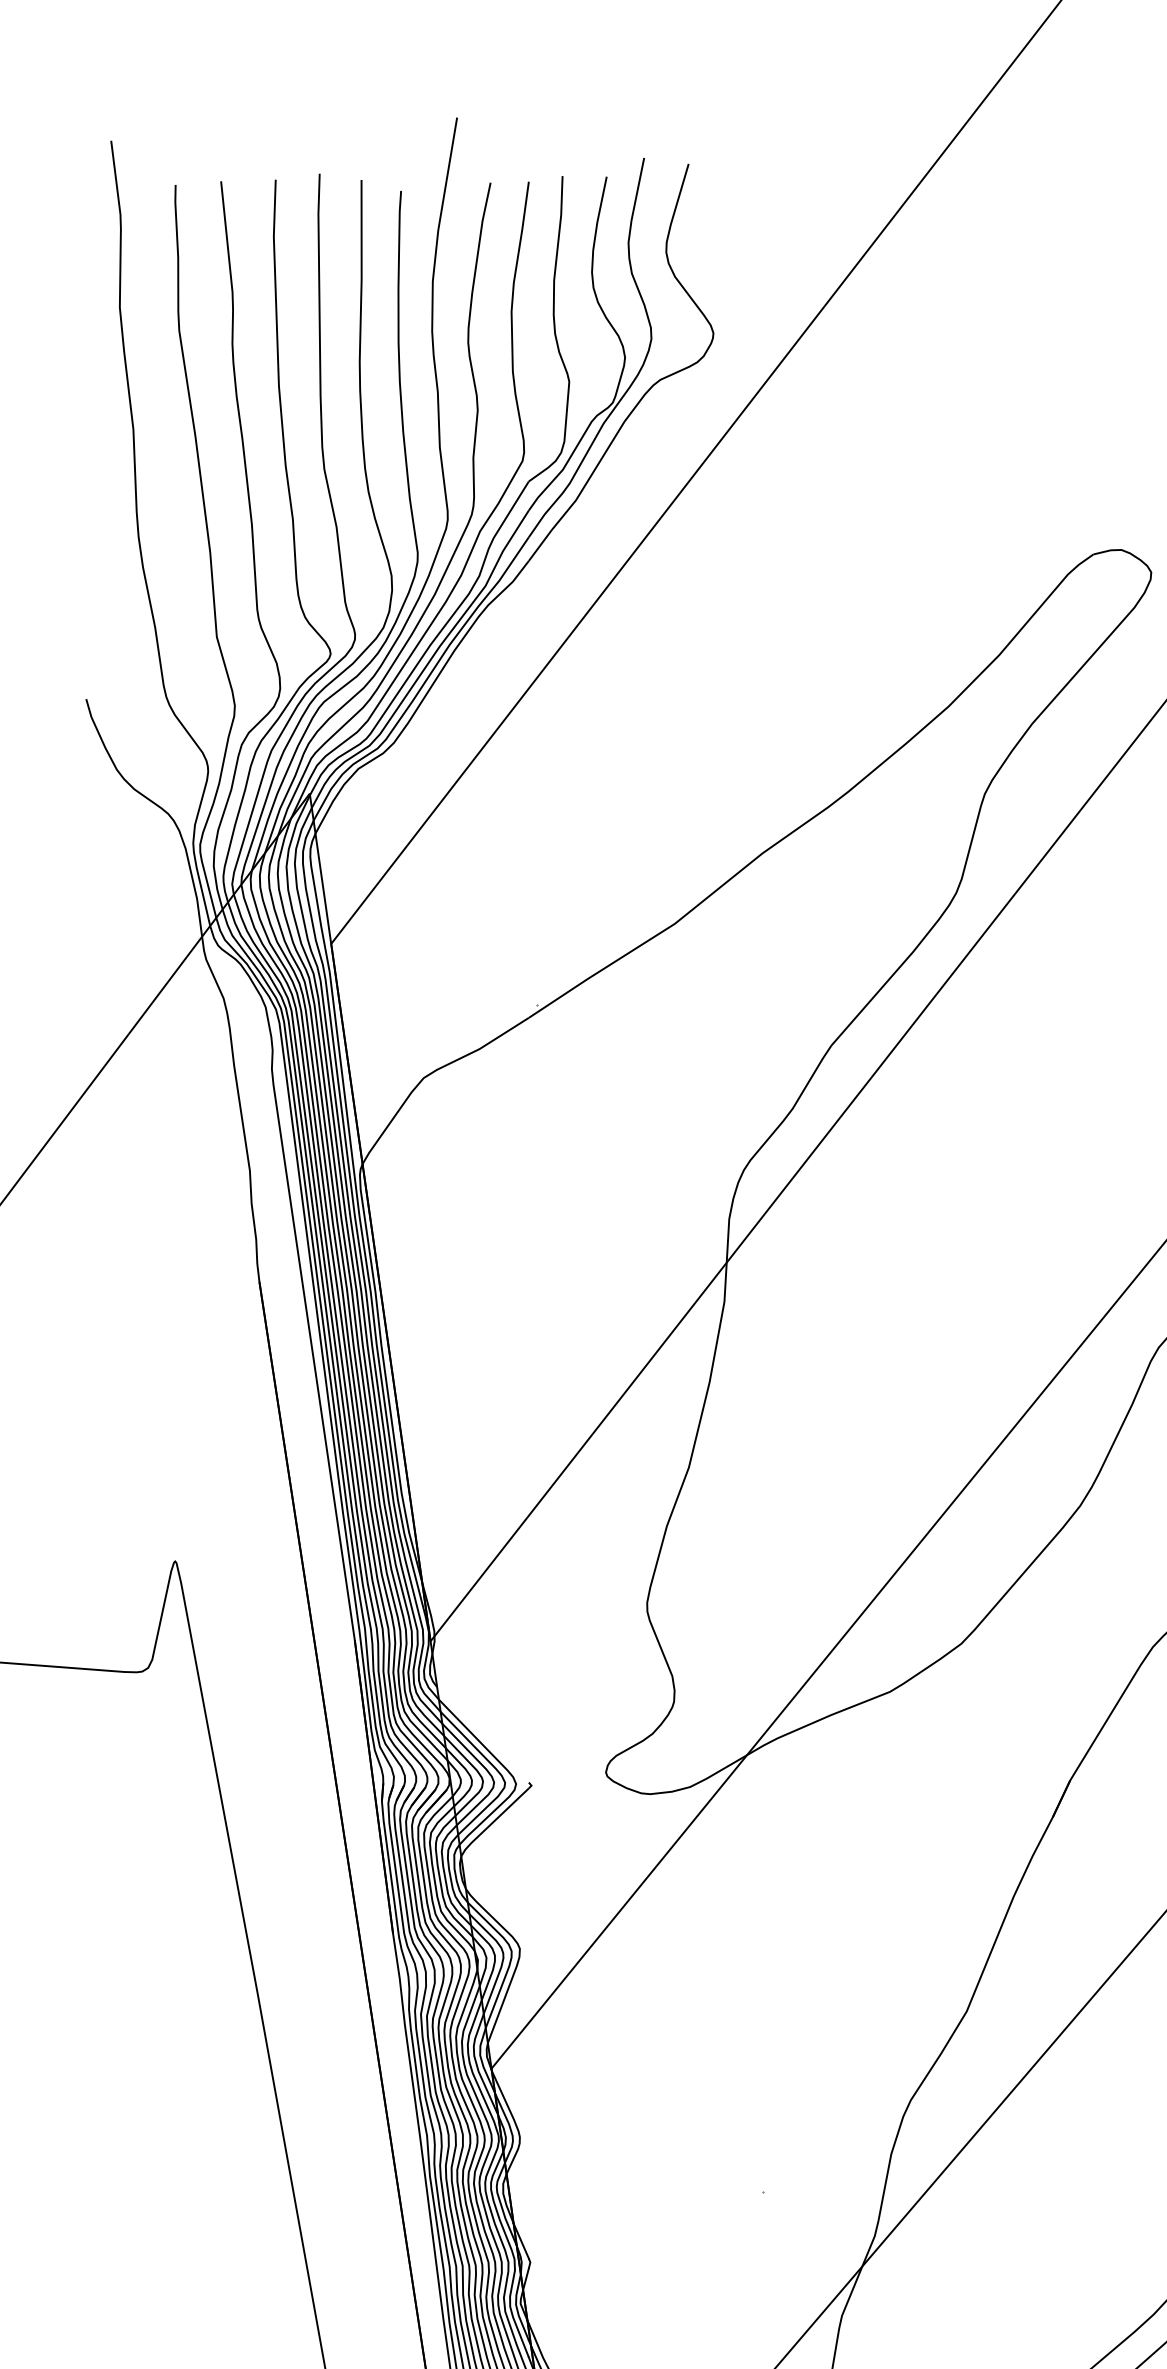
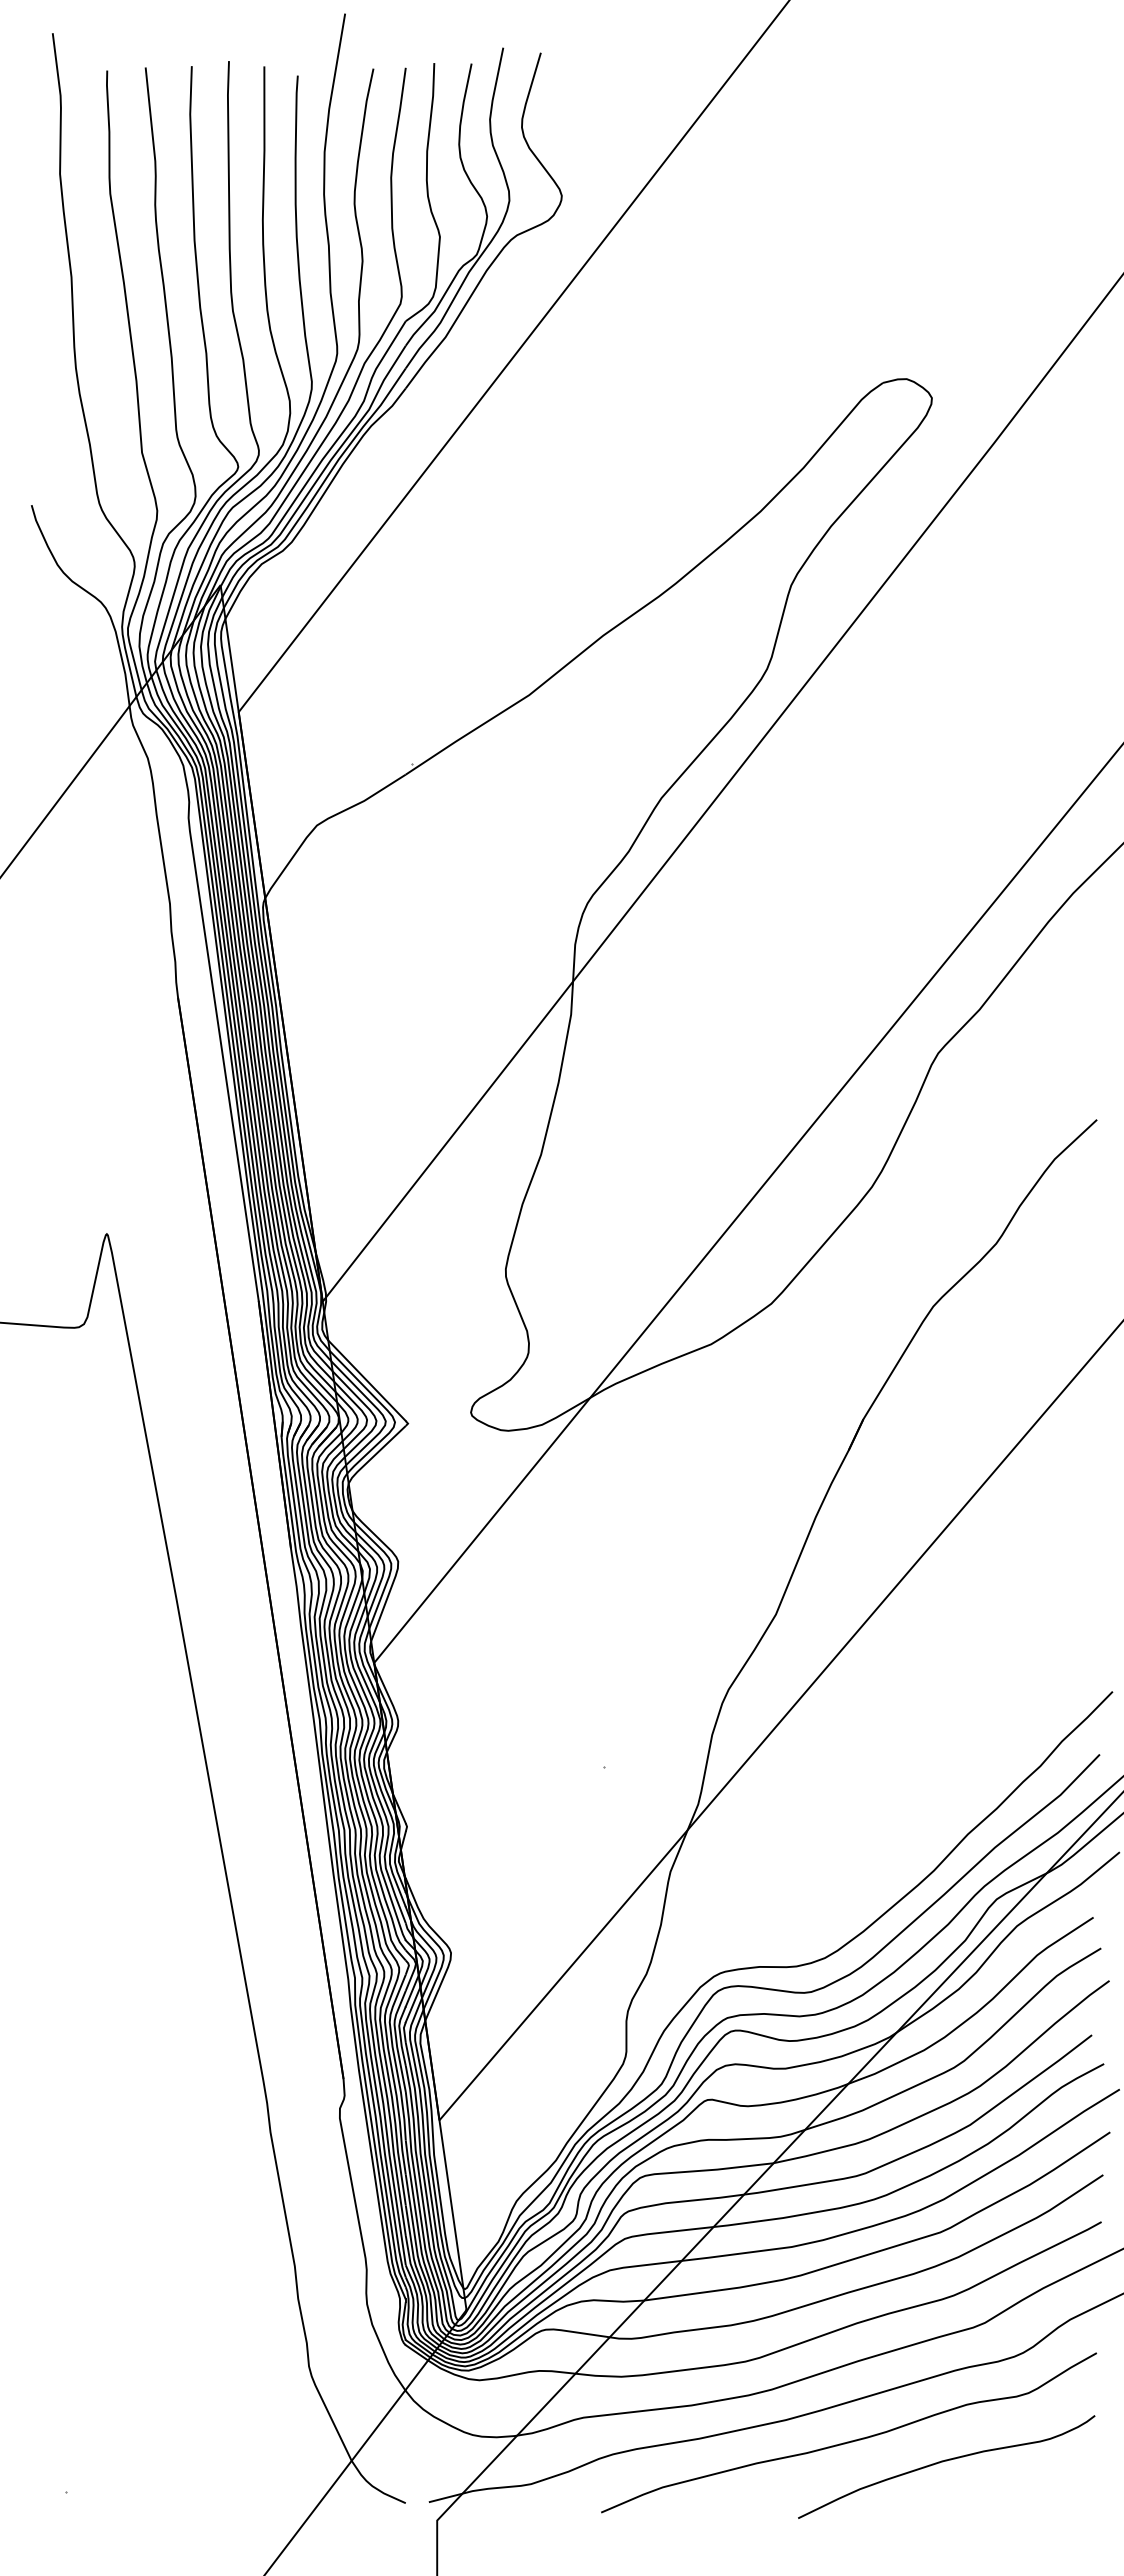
line: (482, 1734) -> (366, 1380), added

